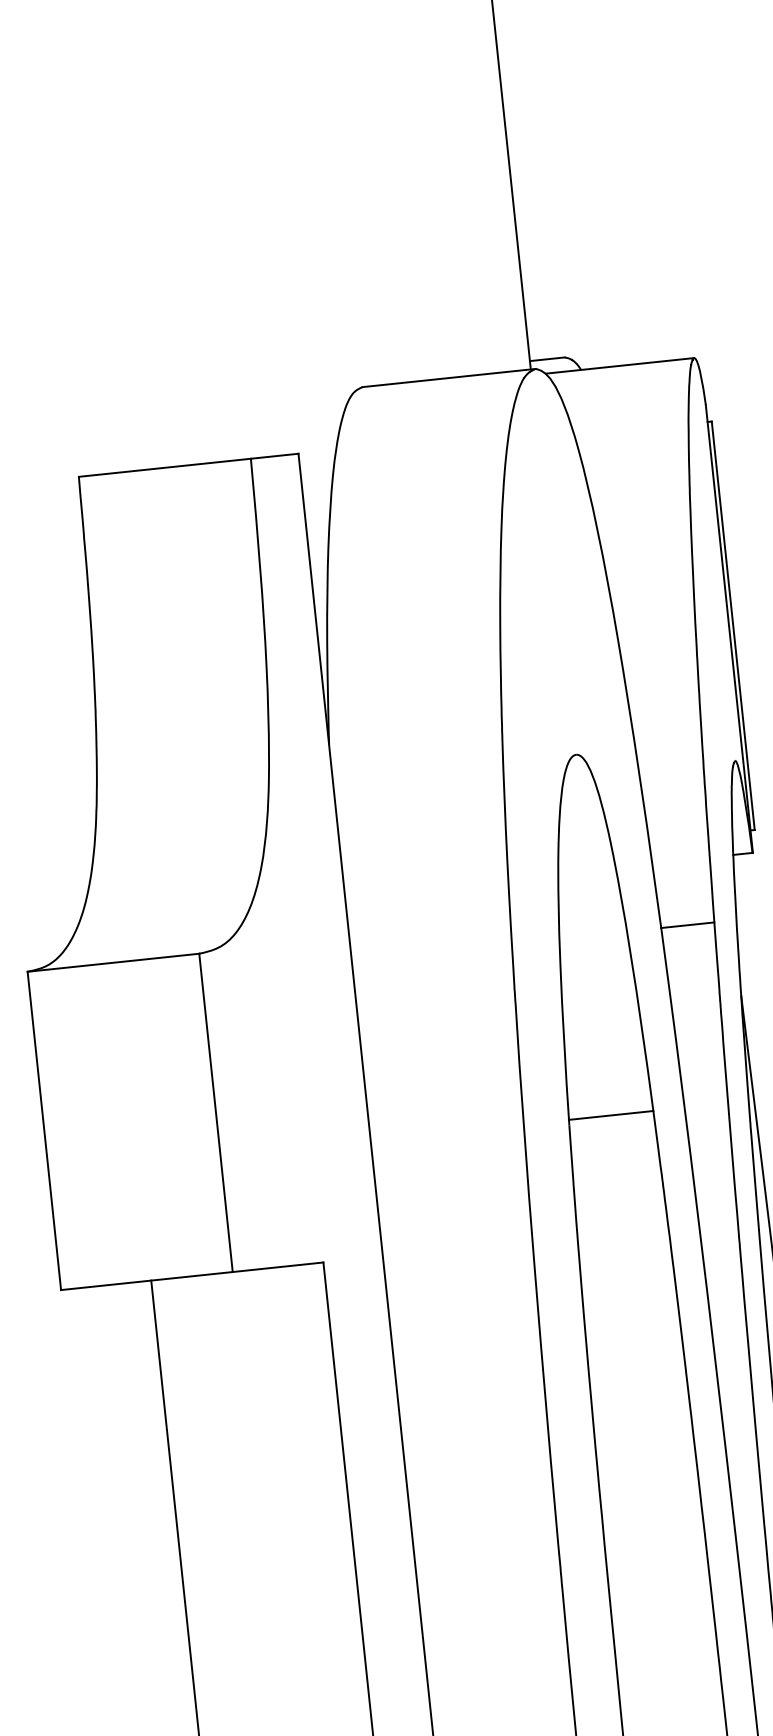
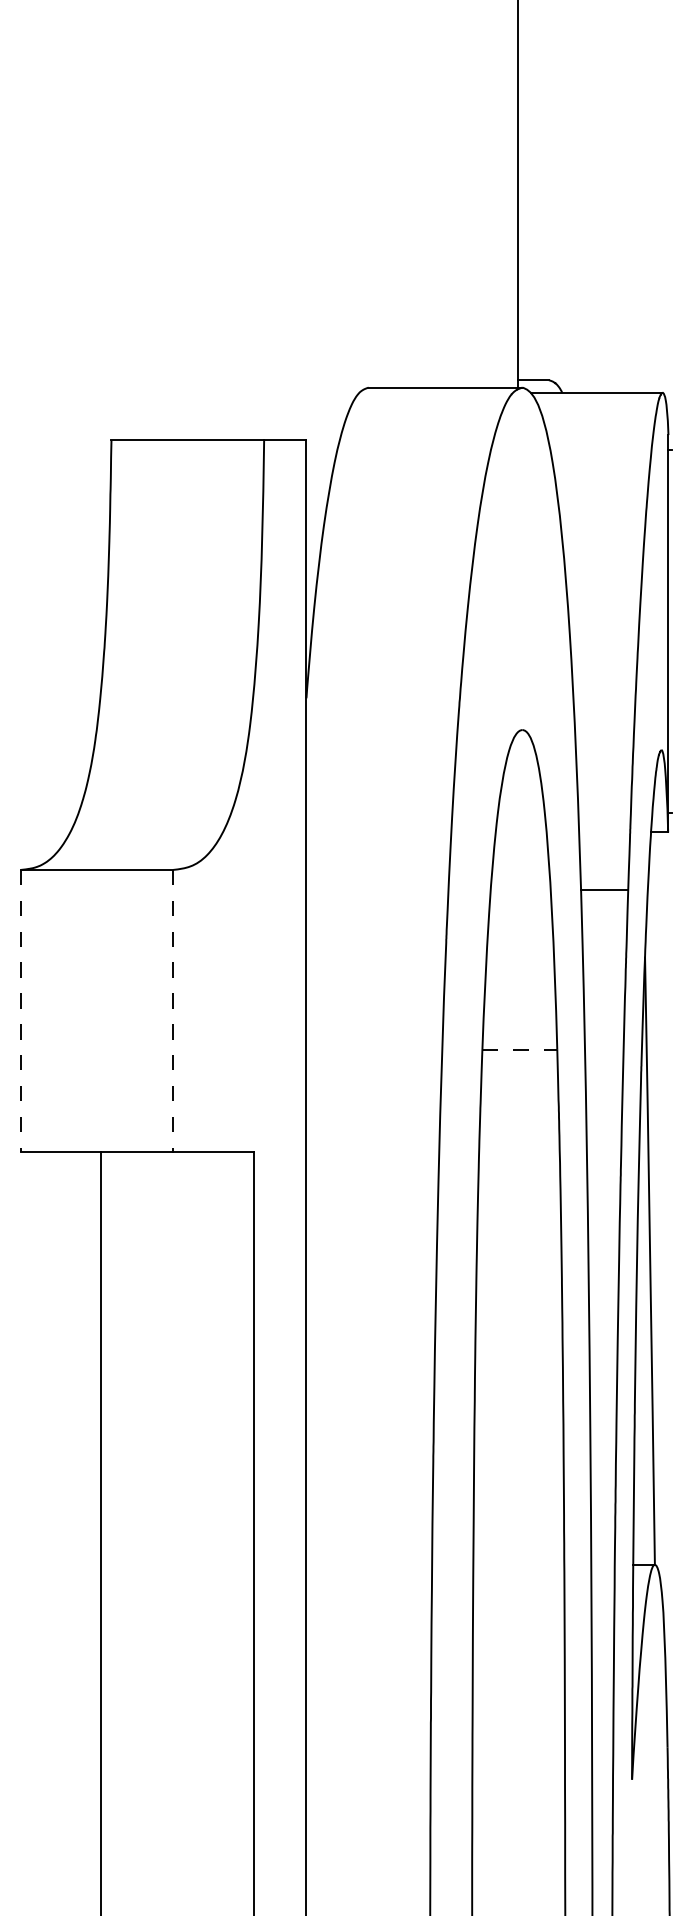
line: (733, 625) -> (672, 631), removed
line: (216, 1113) -> (173, 1011), solid -> dashed
line: (611, 1114) -> (520, 1049), solid -> dashed
line: (44, 1131) -> (20, 1011), solid -> dashed

